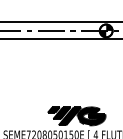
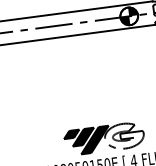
fill: (91, 116) -> (124, 136), removed

